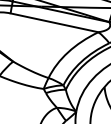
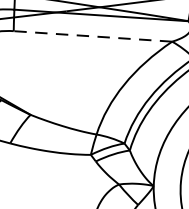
line: (54, 22) -> (92, 35), solid -> dashed

